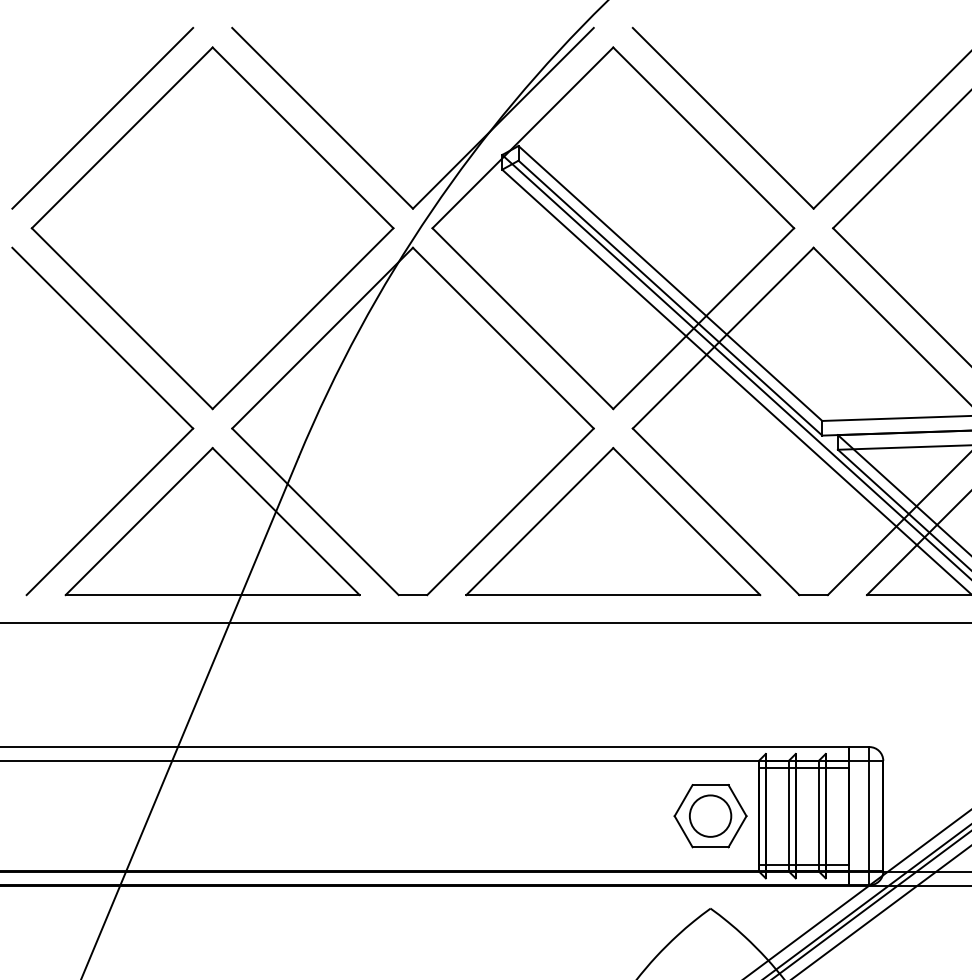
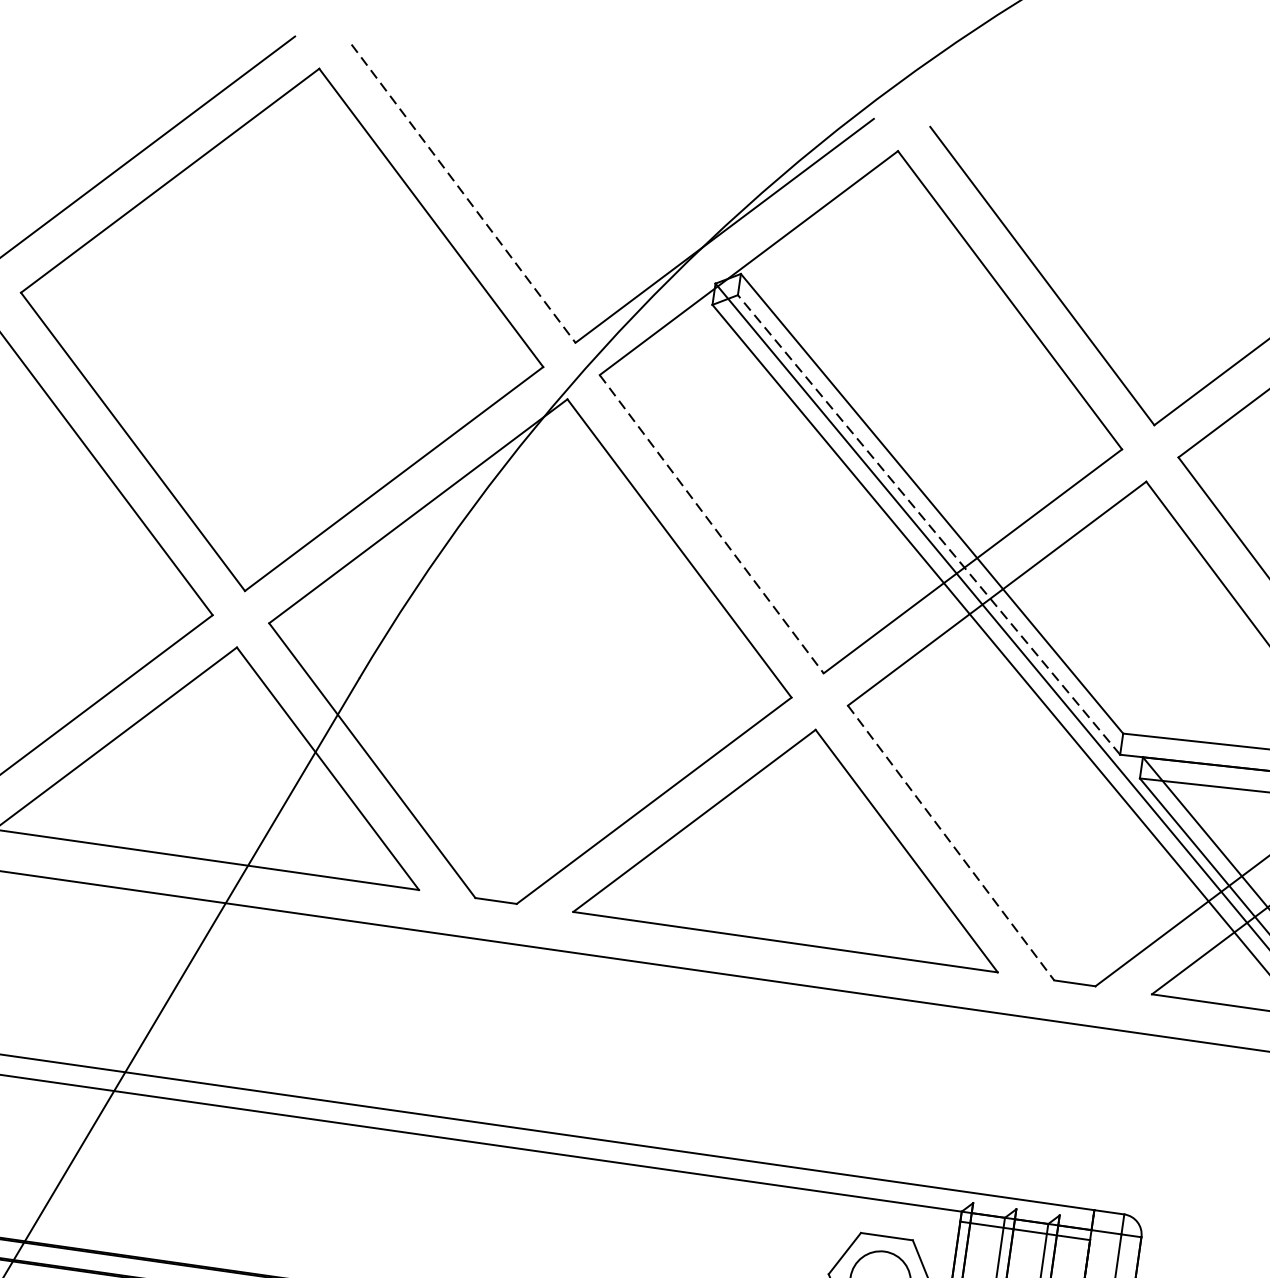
line: (322, 118) -> (463, 193), solid -> dashed
line: (670, 298) -> (929, 525), solid -> dashed
line: (522, 318) -> (711, 523), solid -> dashed
line: (716, 511) -> (951, 842), solid -> dashed

